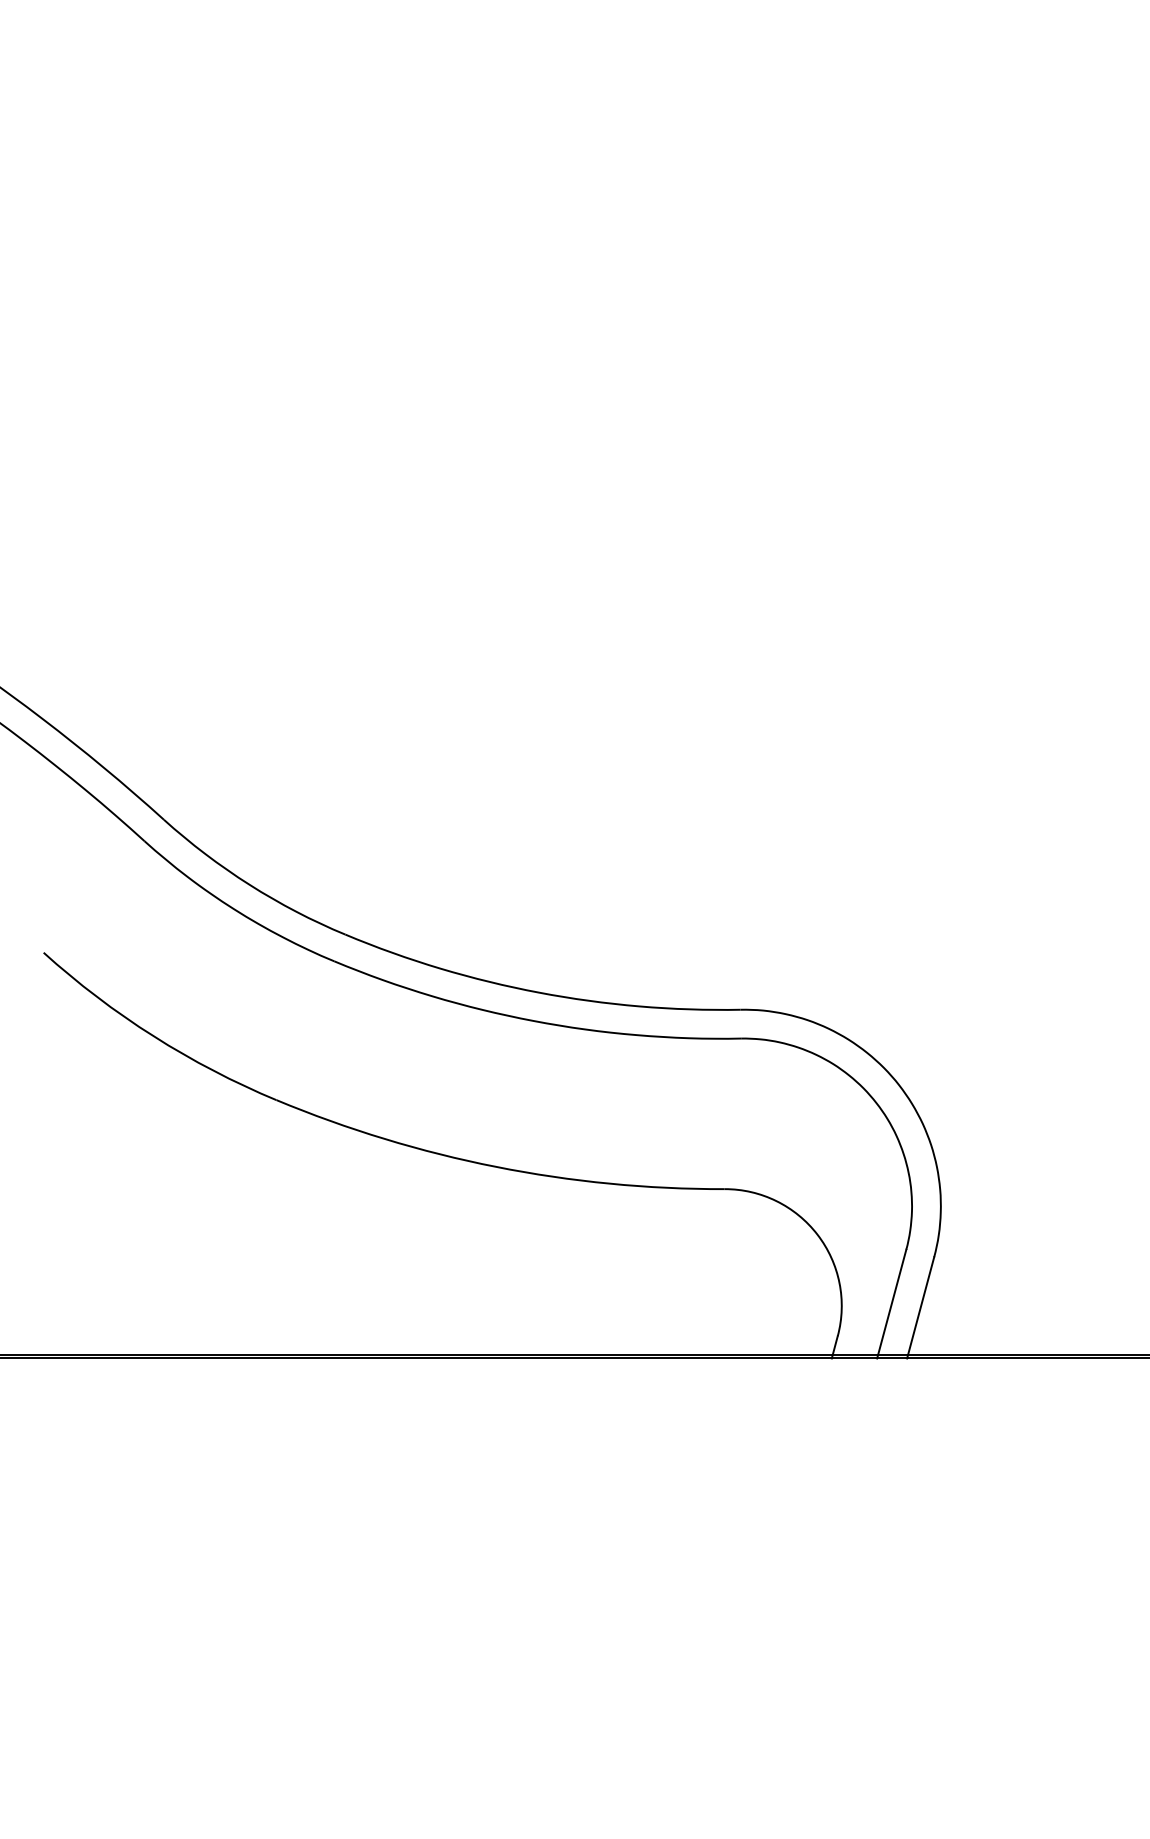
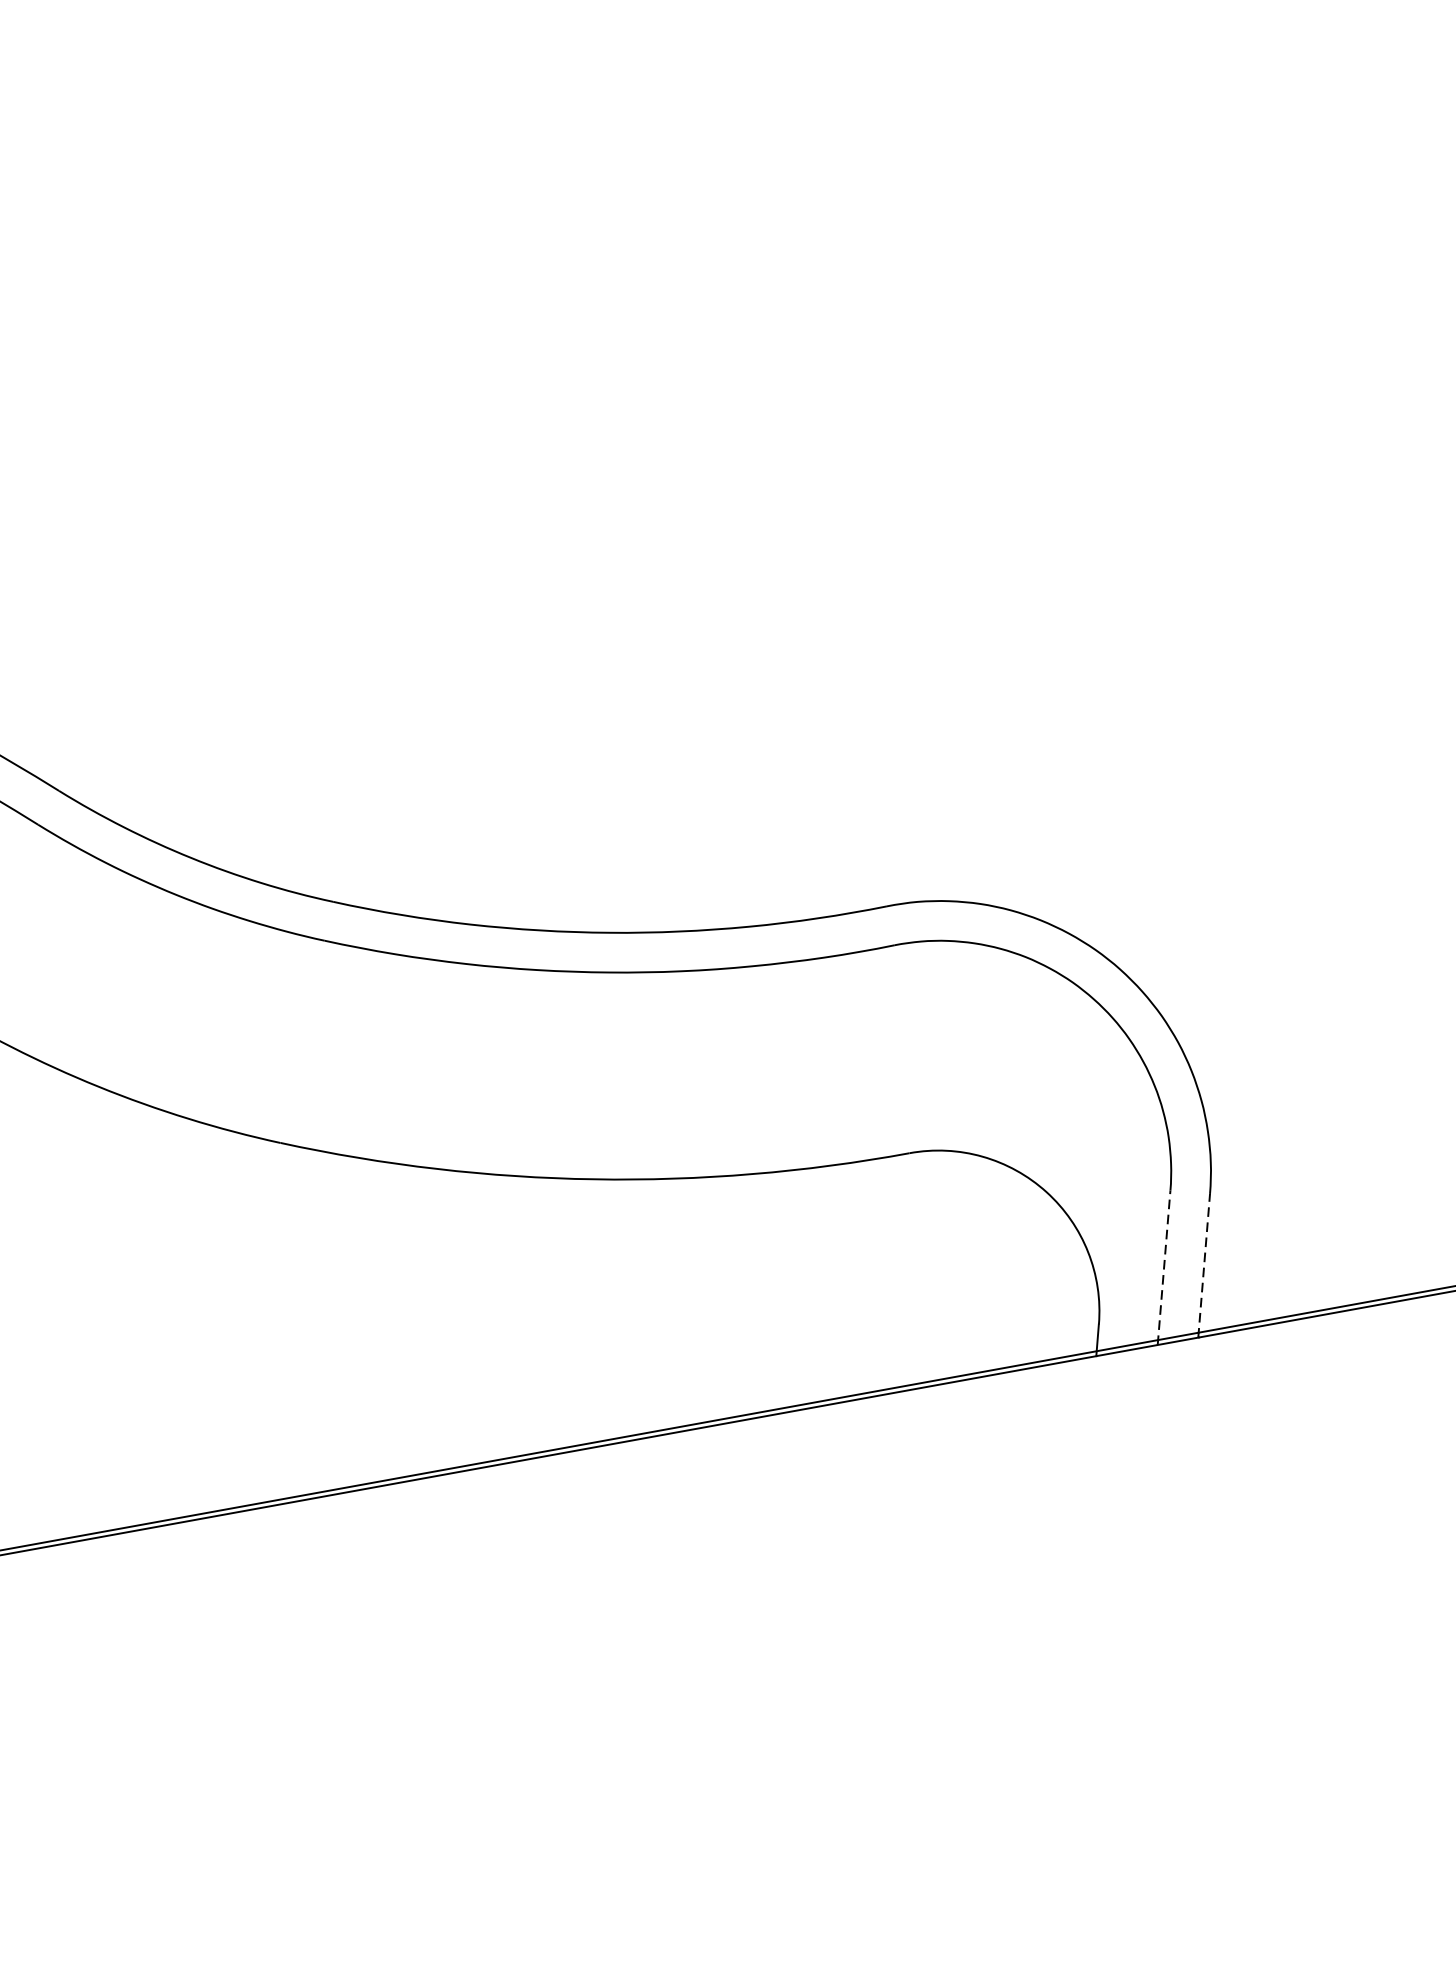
line: (891, 1303) -> (1163, 1267), solid -> dashed
line: (920, 1307) -> (1203, 1265), solid -> dashed

